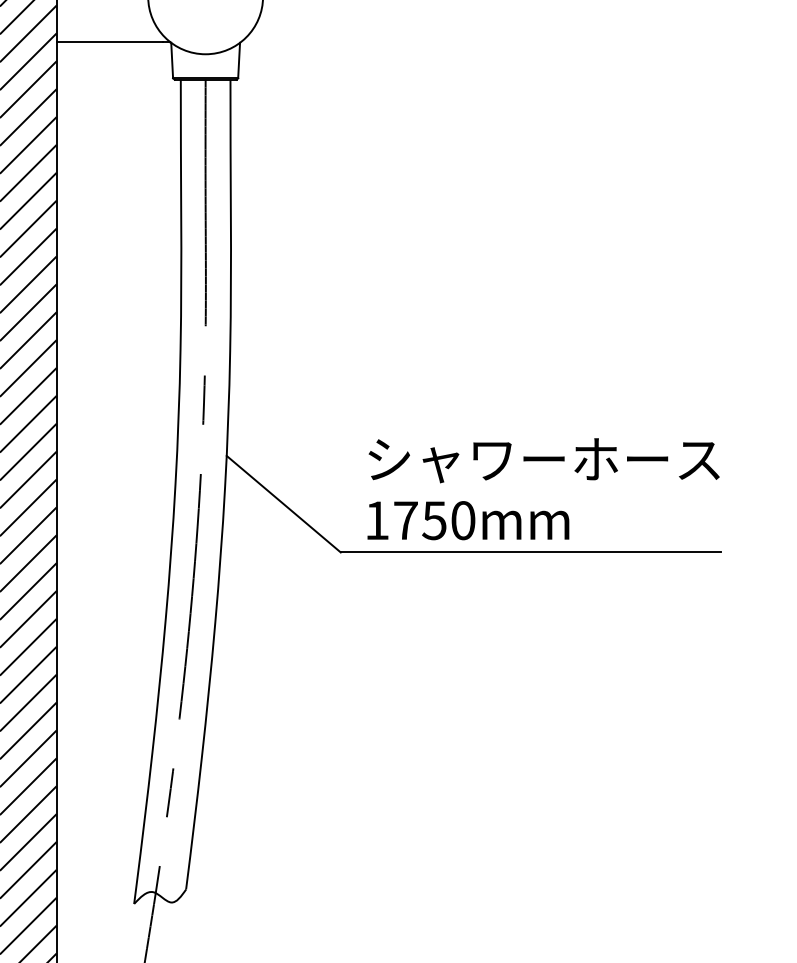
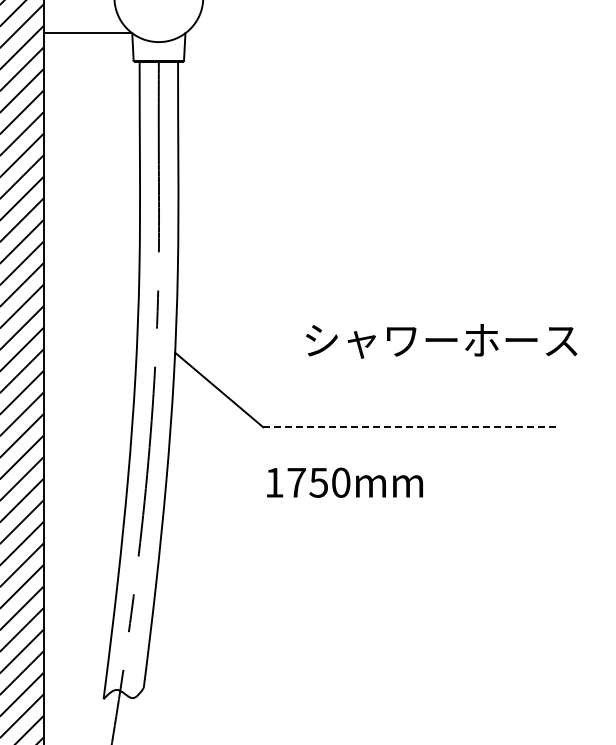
text: (543, 460) -> (441, 341), moved
text: (467, 520) -> (344, 482), moved
line: (531, 552) -> (410, 427), solid -> dashed

